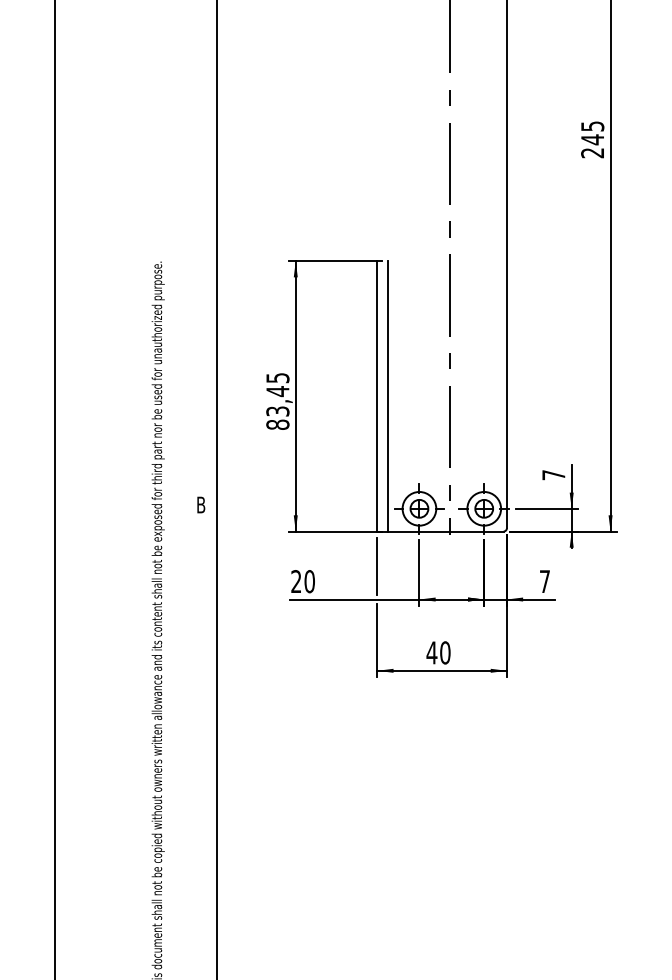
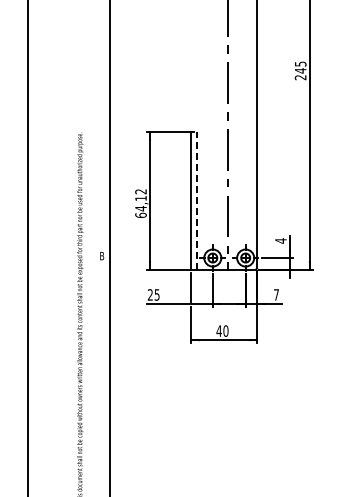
line: (387, 397) -> (196, 201), solid -> dashed
text: (276, 401) -> (140, 203), 83,45 -> 64,12
text: (552, 474) -> (280, 240), 7 -> 4
text: (308, 580) -> (156, 294), 20 -> 25

